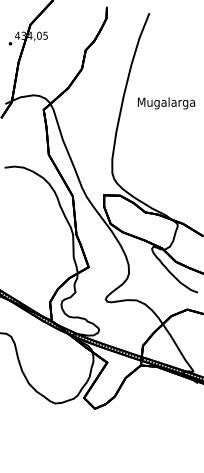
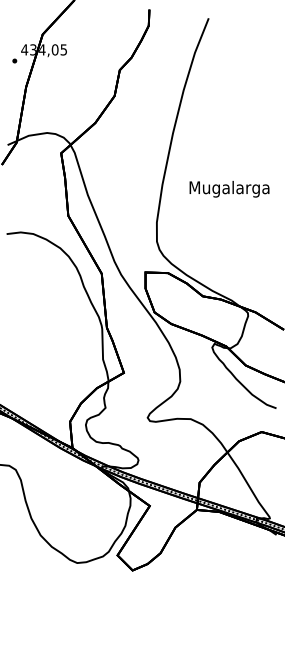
text: (166, 103) -> (229, 189), moved

